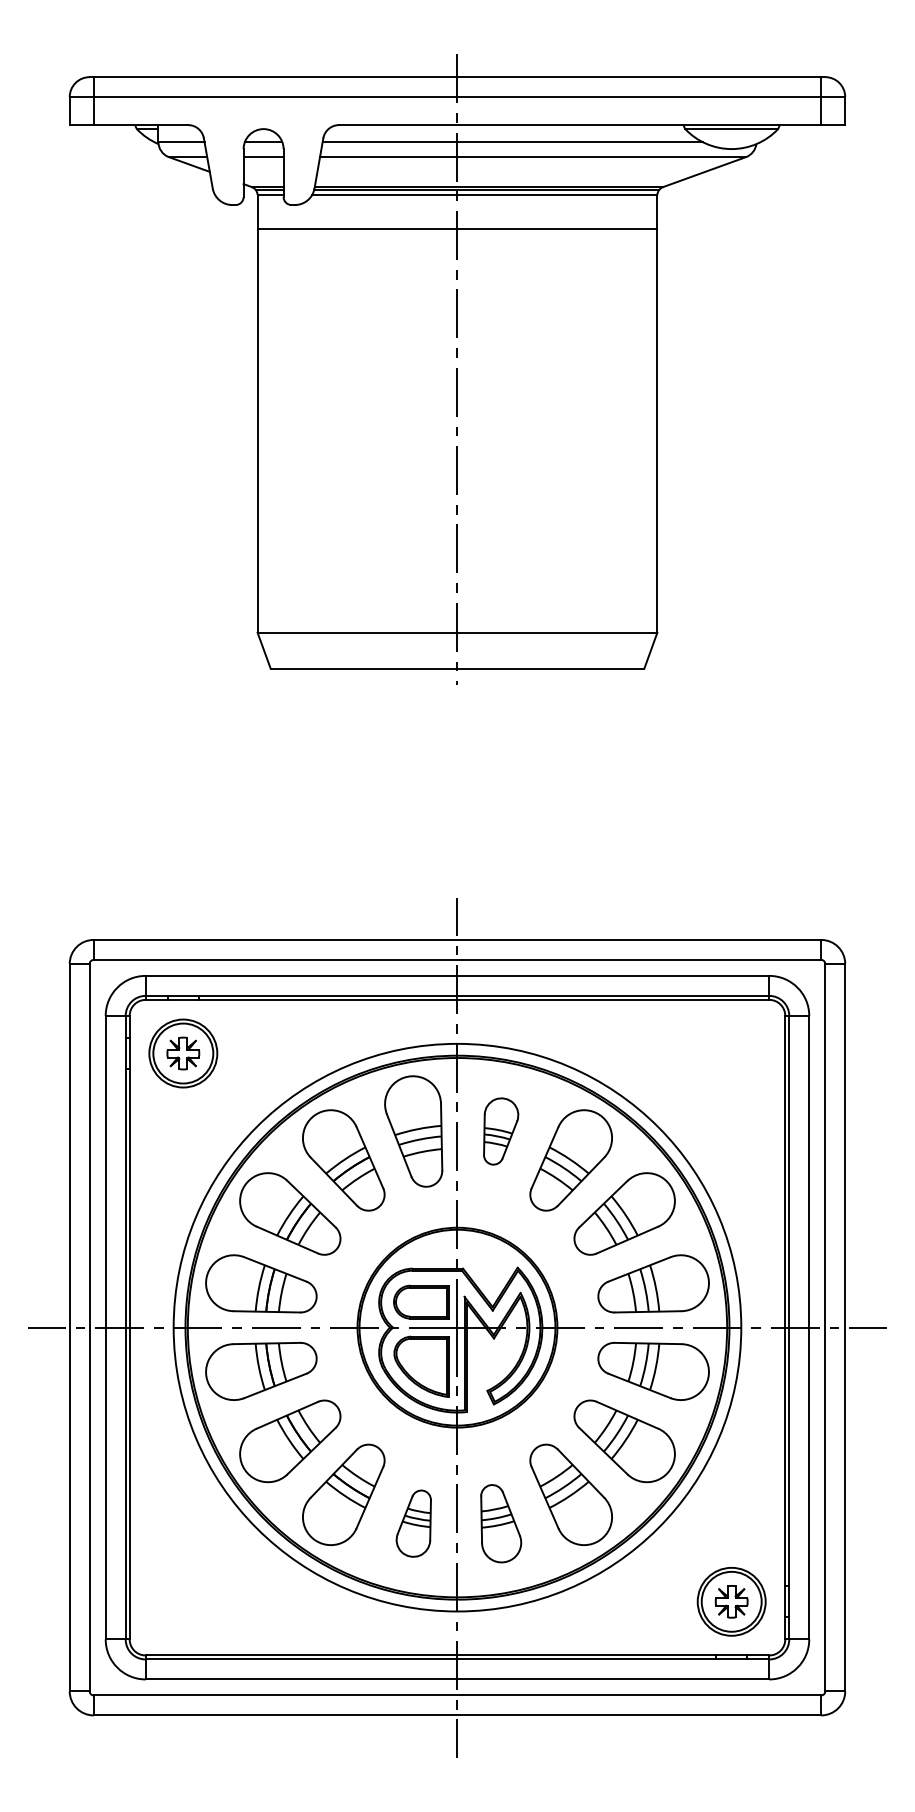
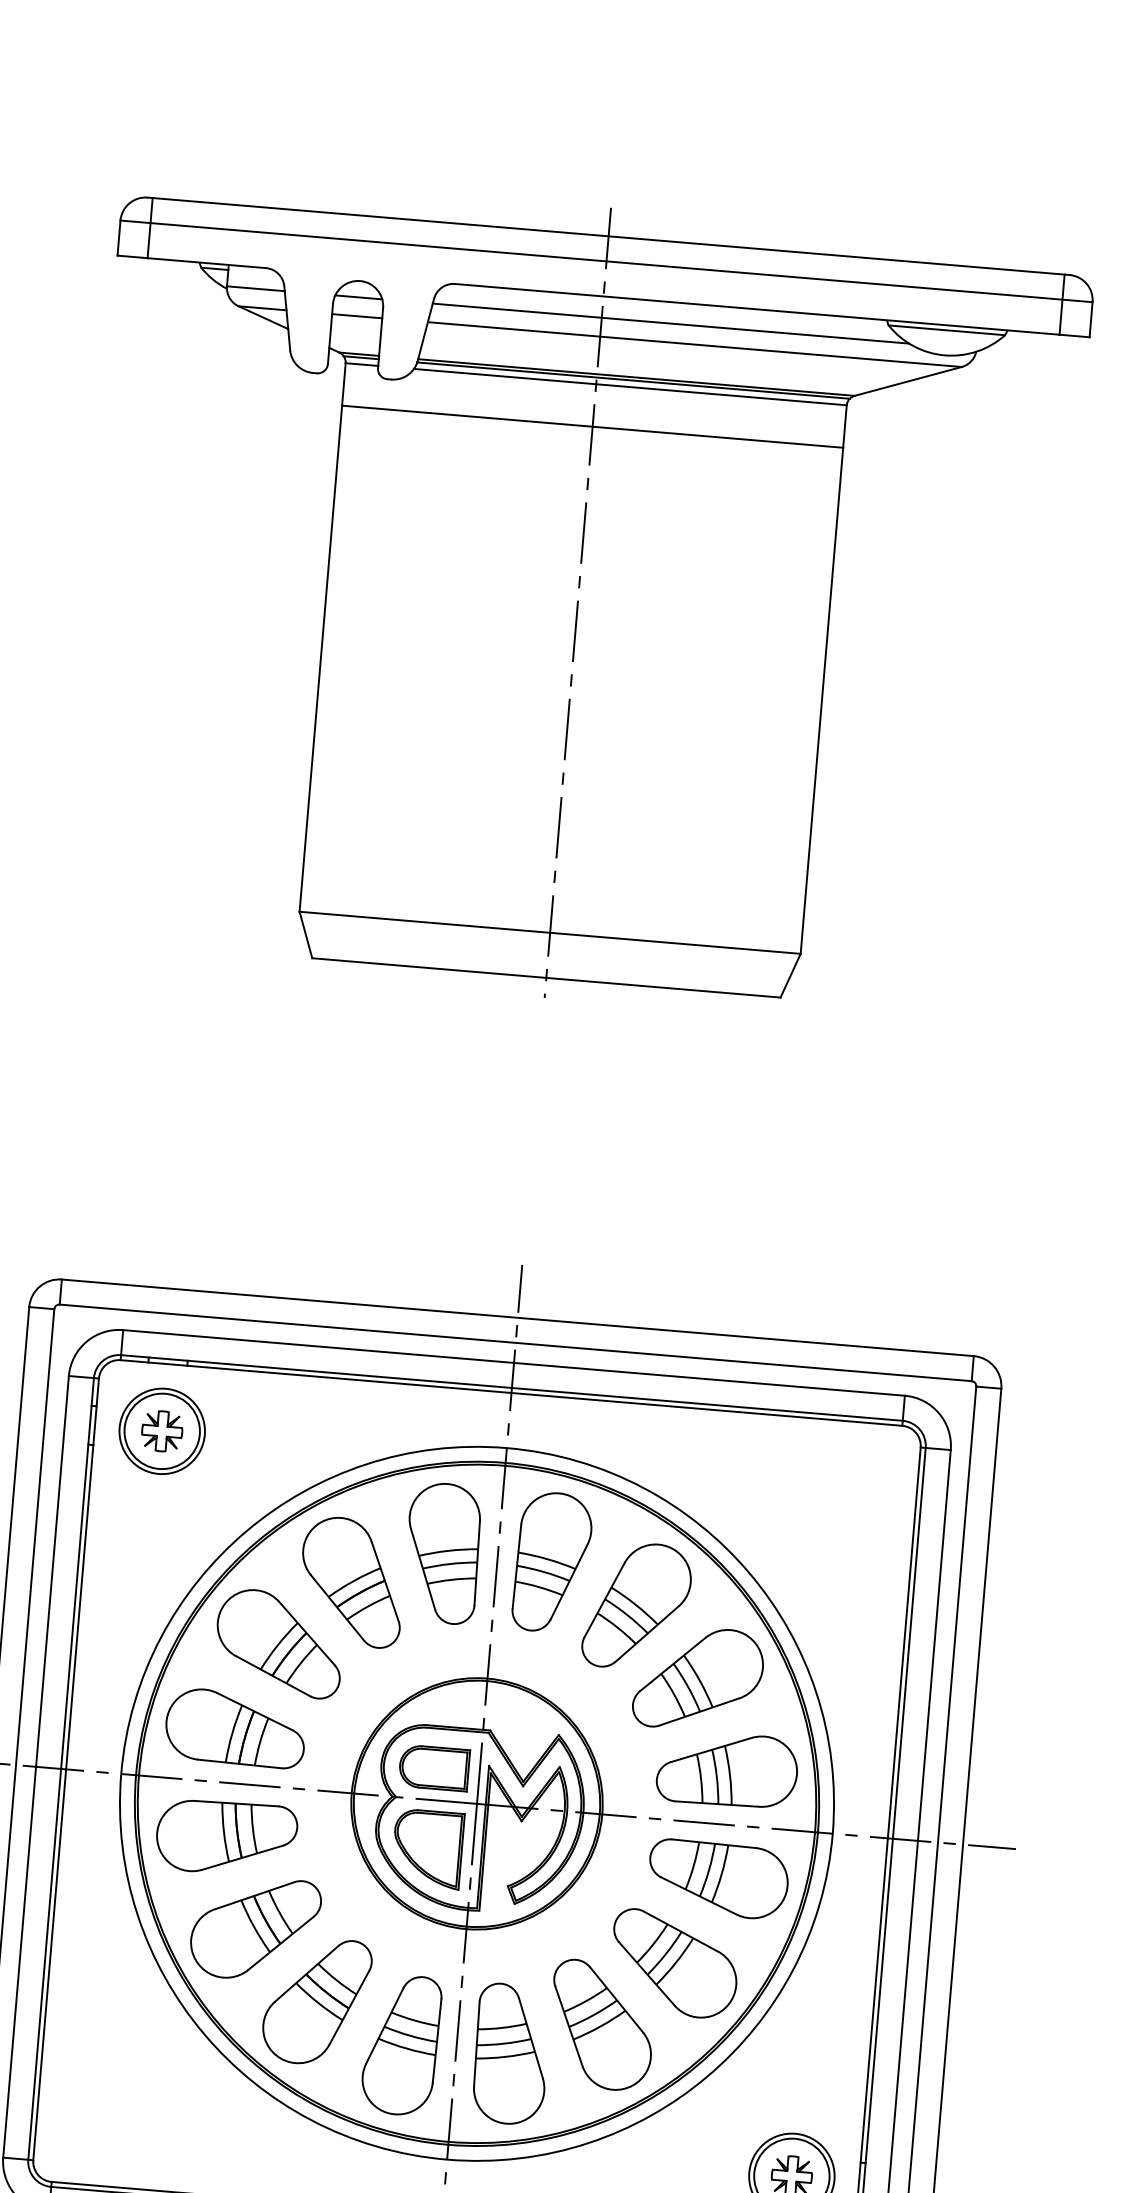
part: (500, 1131) -> (551, 1562), size x1.67
part: (413, 1523) -> (401, 2044), size x1.67
part: (500, 1523) -> (510, 2053), size x1.43

